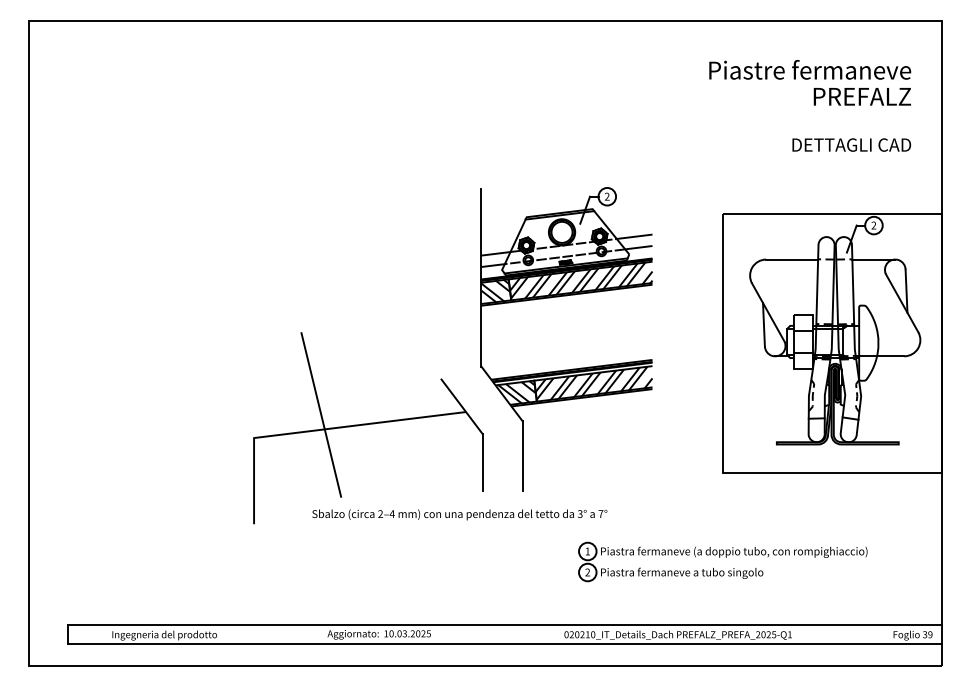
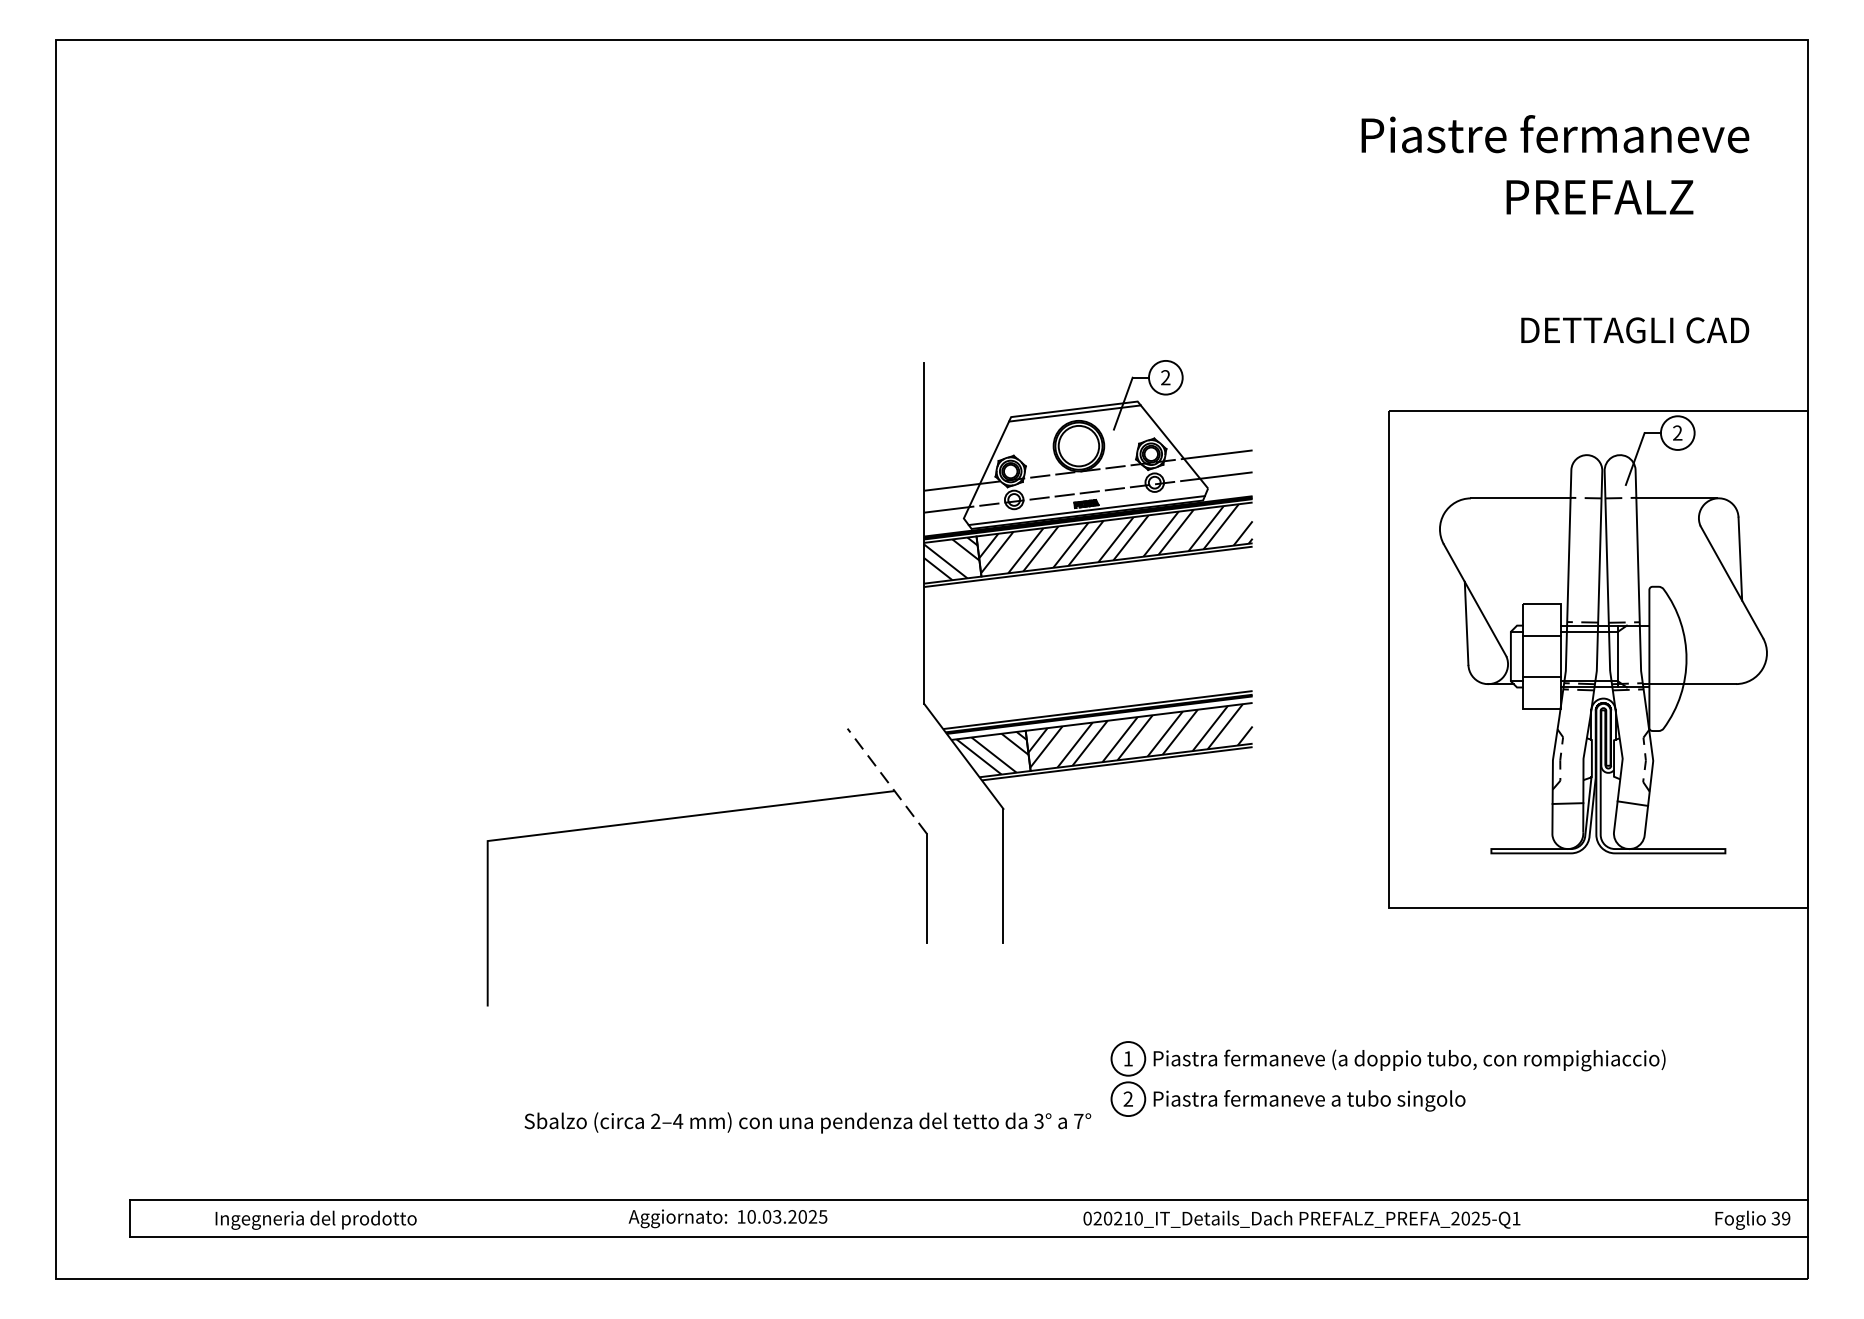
text: (861, 96) -> (1598, 196), moved
text: (851, 144) -> (1634, 329), moved
line: (461, 406) -> (885, 780), solid -> dashed
line: (321, 414) -> (617, 795), removed
text: (459, 514) -> (807, 1122), moved

